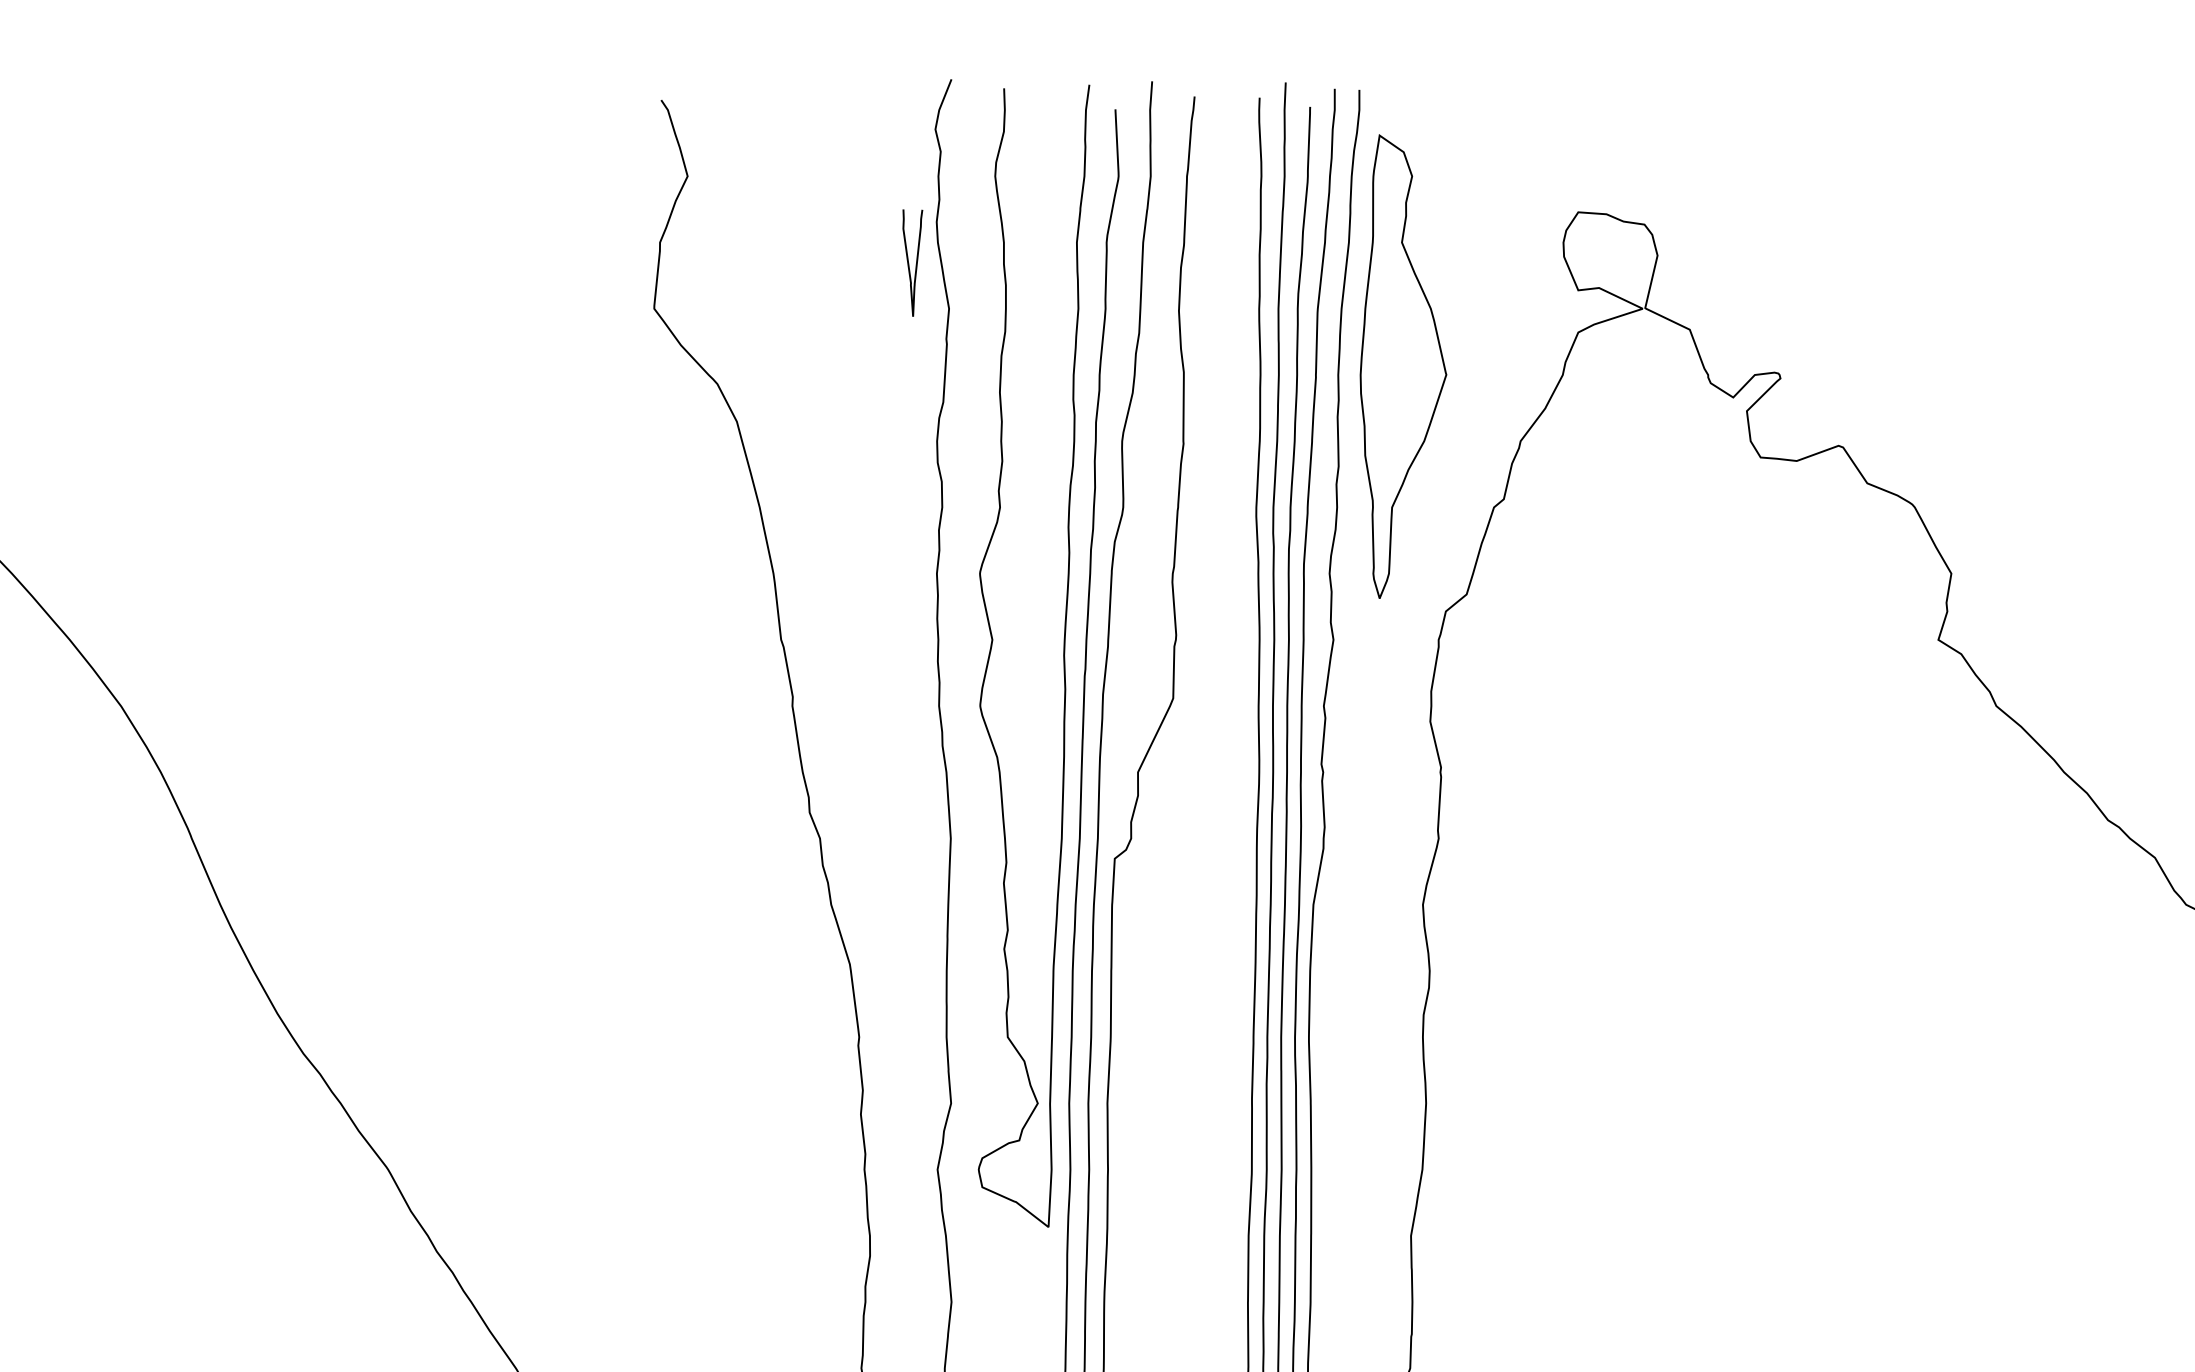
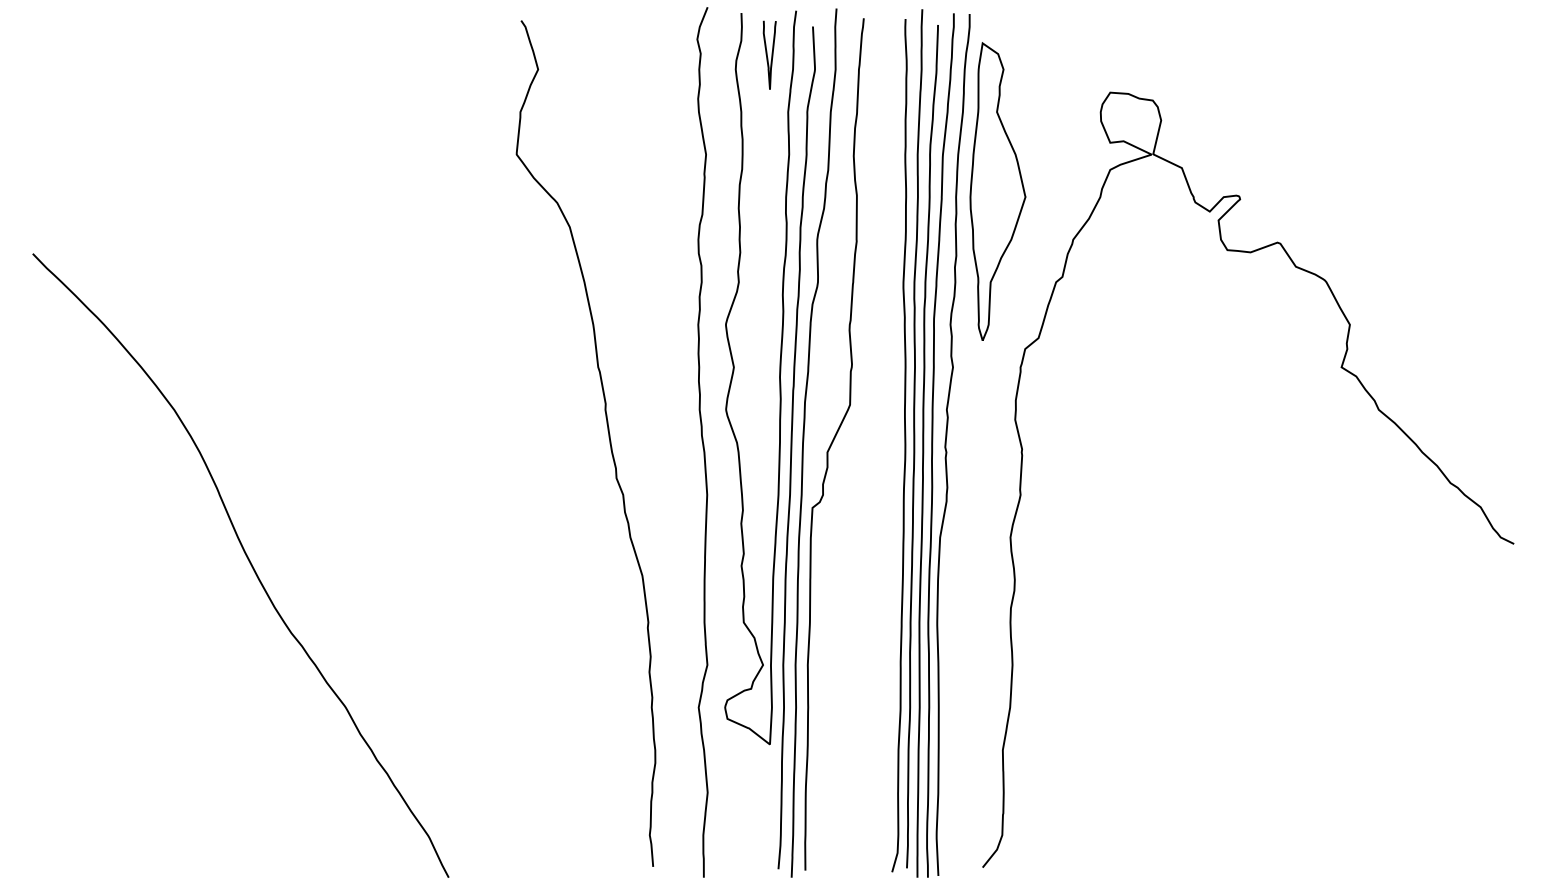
curve: (909, 261) -> (767, 54), moved

